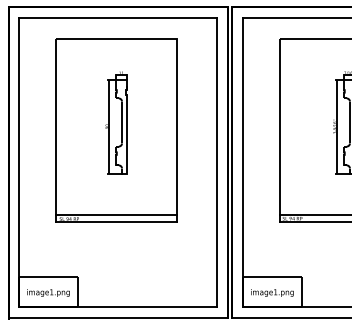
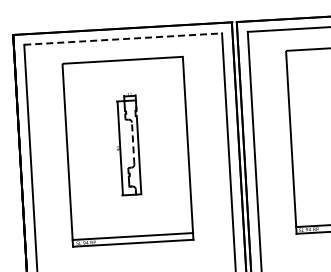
line: (118, 17) -> (123, 38), solid -> dashed
line: (122, 122) -> (133, 143), solid -> dashed

